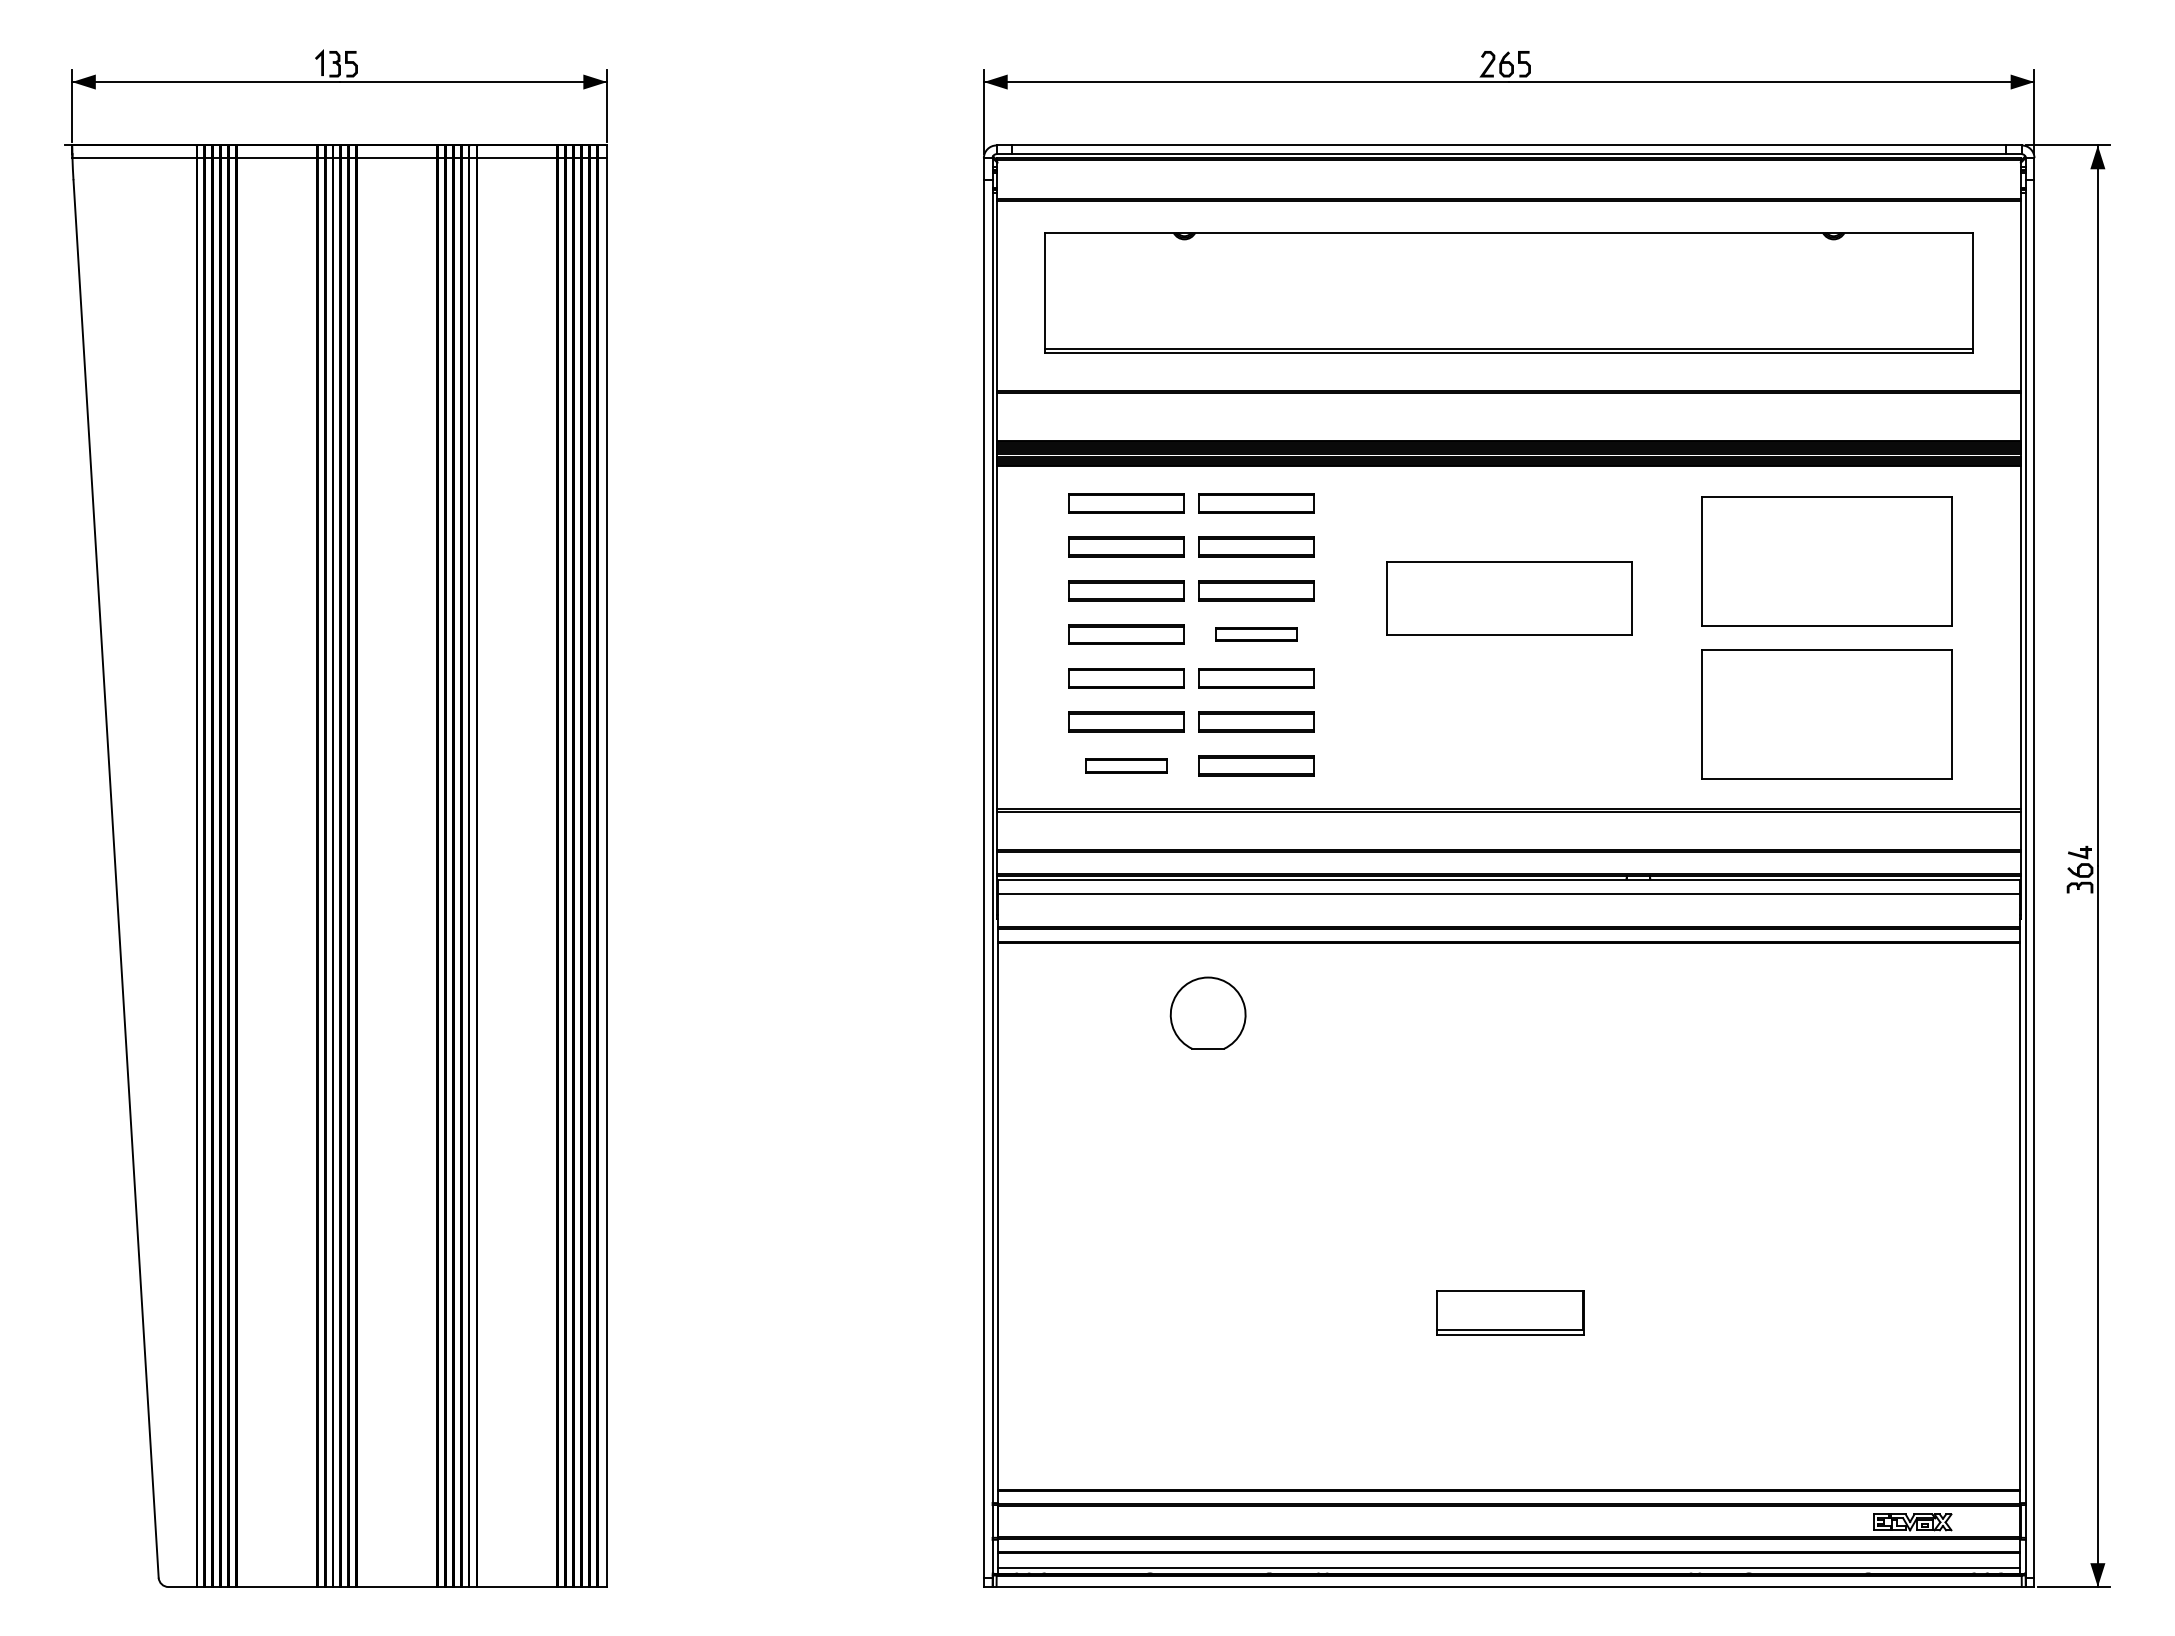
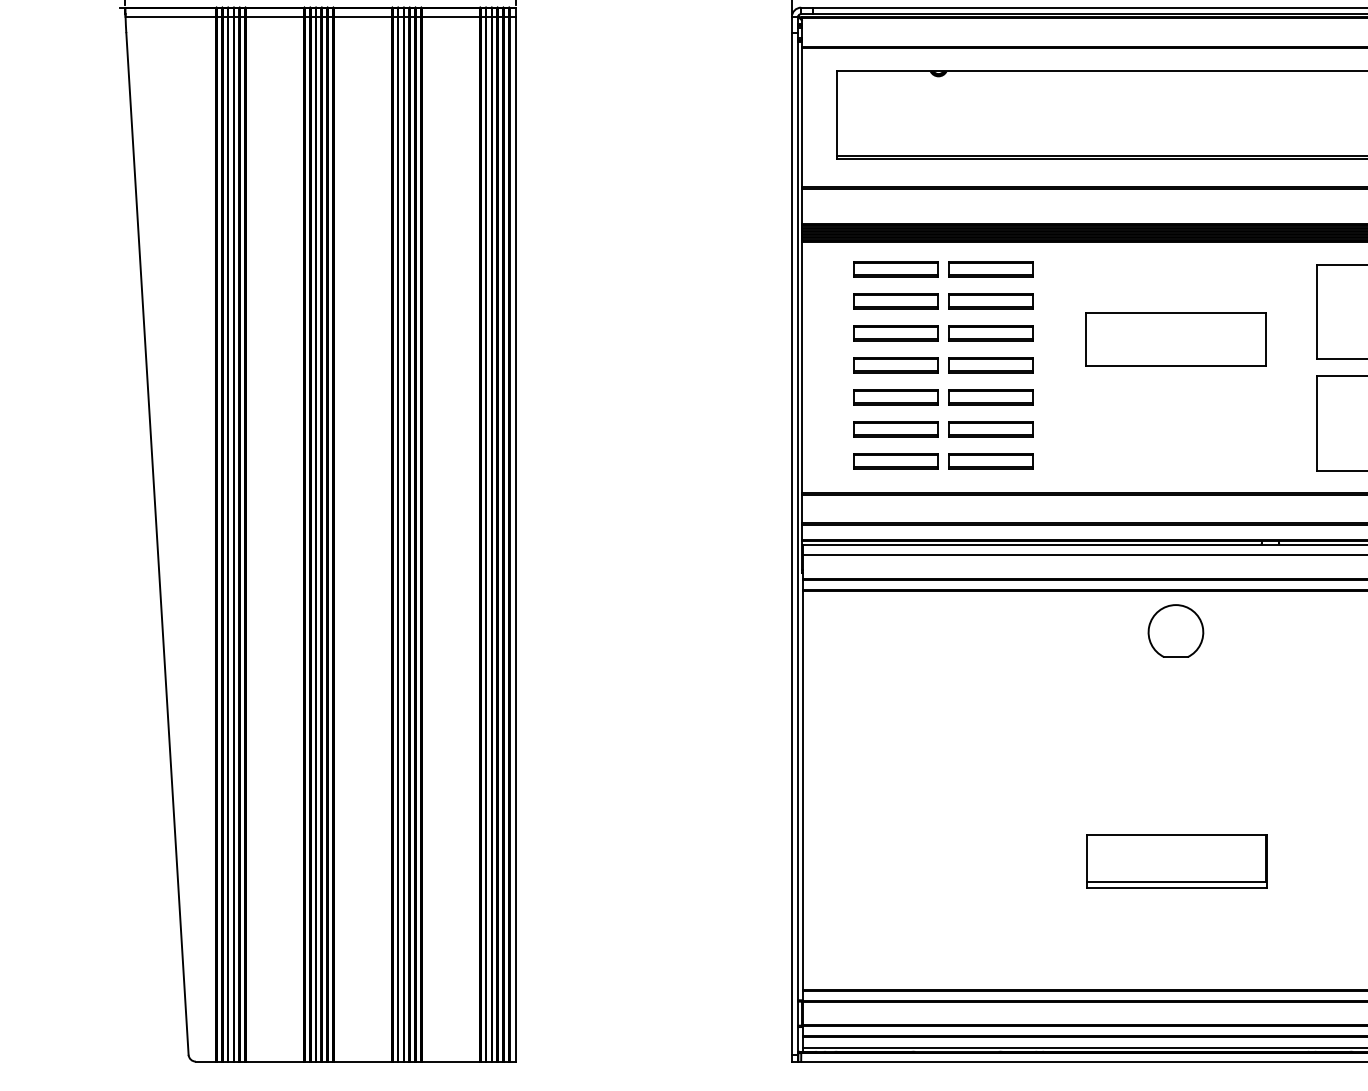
part: (1256, 634) -> (991, 365), size x1.43
part: (1126, 765) -> (896, 461), size x1.43
part: (1207, 1012) -> (1175, 630), moved
part: (1510, 1312) -> (1176, 860), size x1.67

